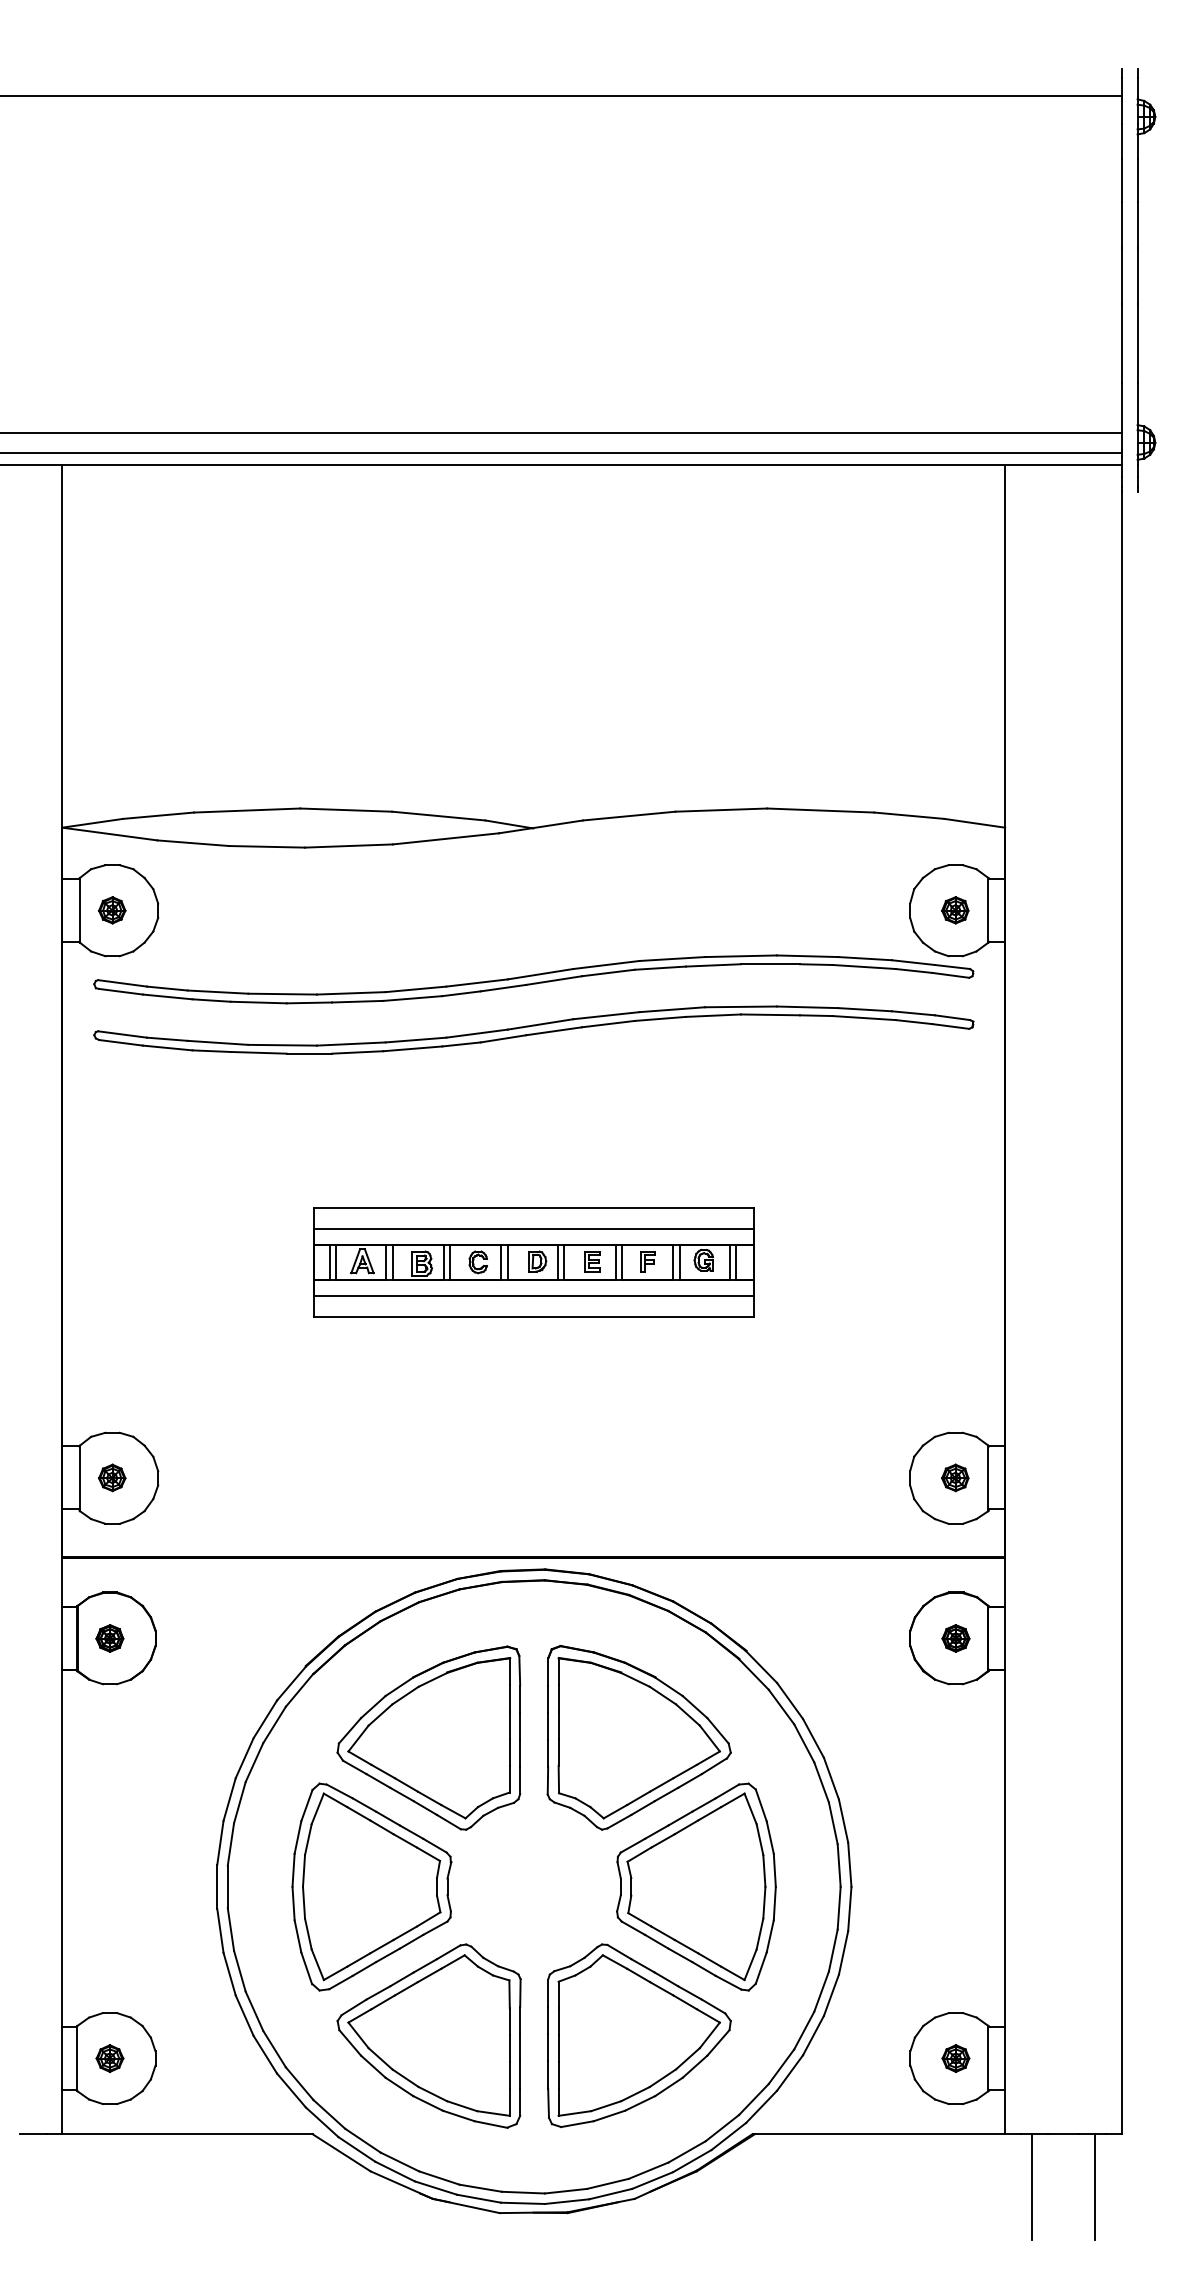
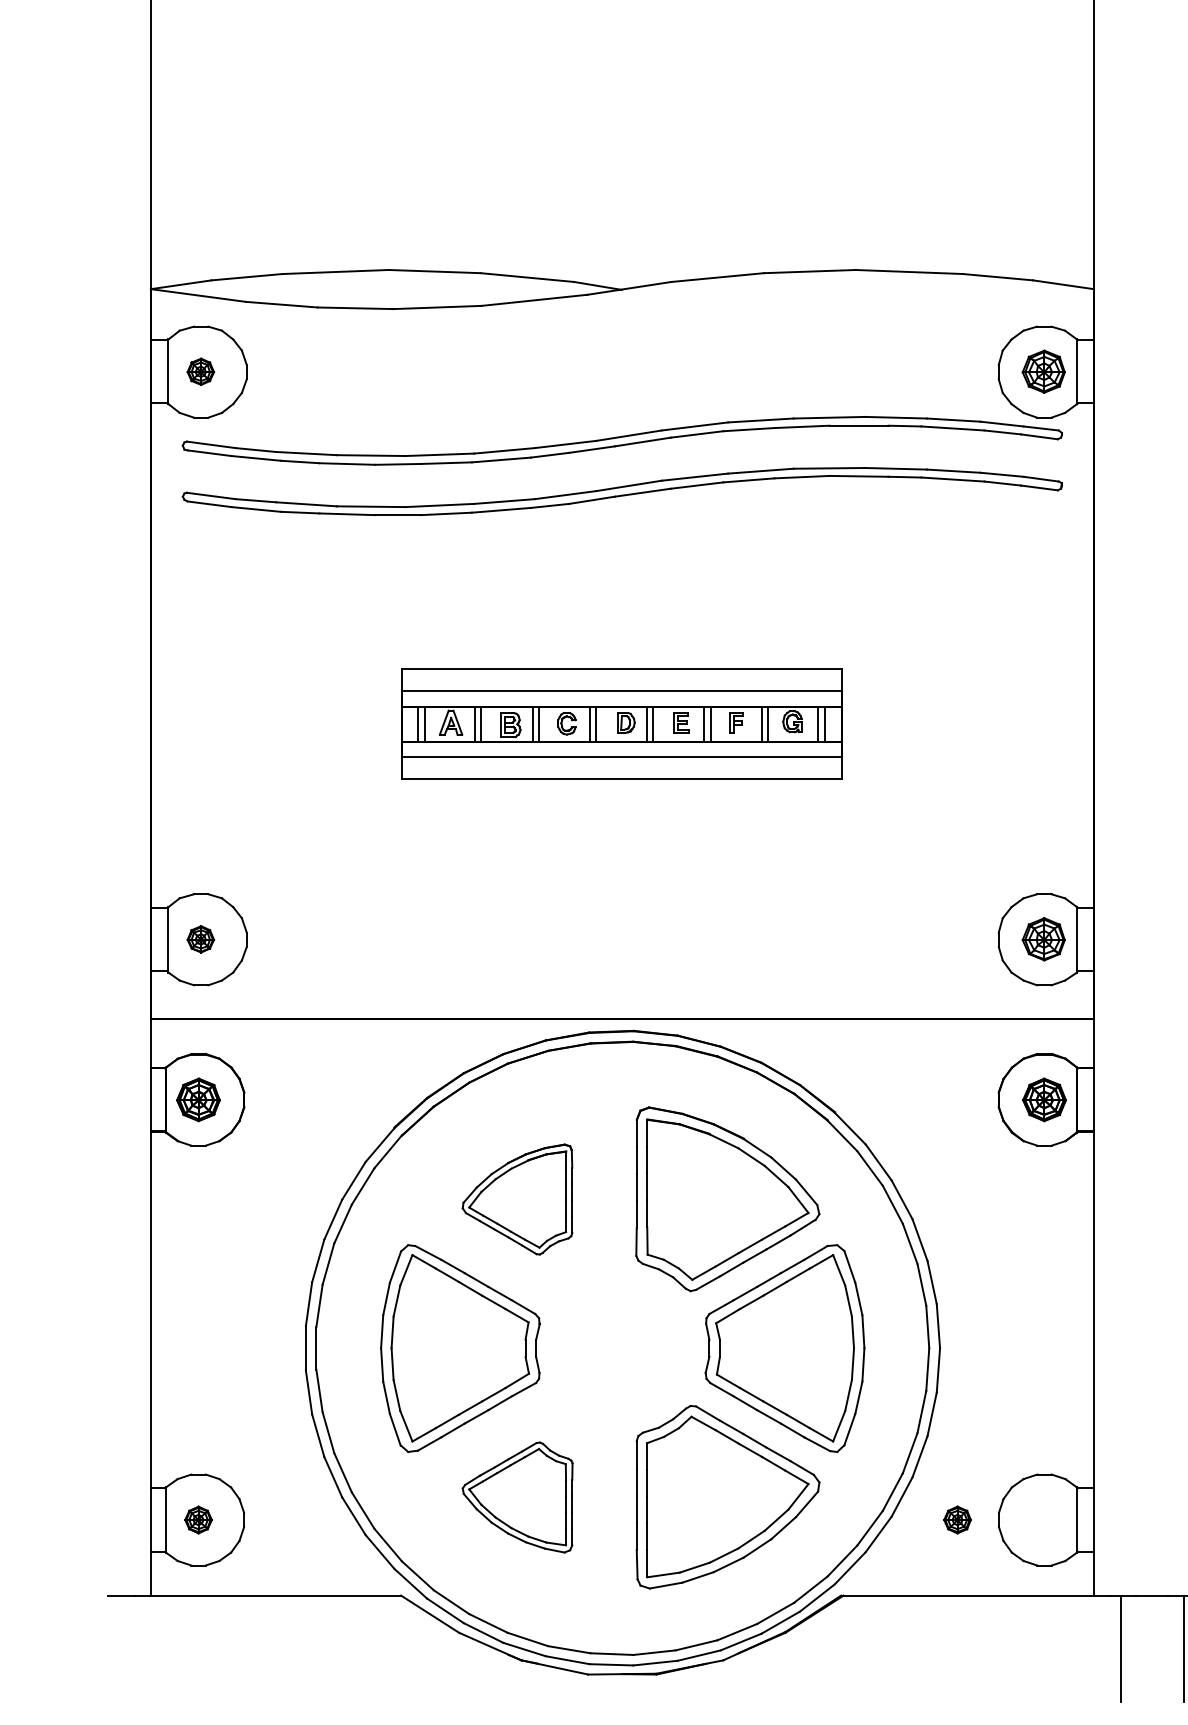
part: (955, 910) -> (1044, 371), size x1.6
part: (955, 1477) -> (1044, 938), size x1.6
part: (109, 1638) -> (198, 1099), size x1.6
part: (955, 1638) -> (1044, 1099), size x1.6
part: (428, 1737) -> (517, 1198), size x0.6
part: (428, 2035) -> (517, 1496), size x0.6
part: (955, 2058) -> (957, 1519), moved

